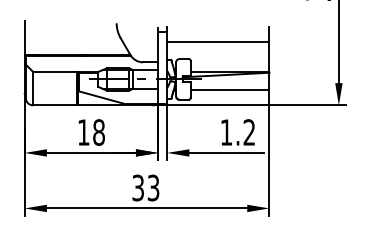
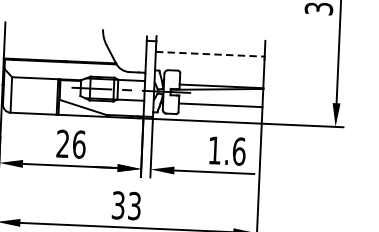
line: (218, 42) -> (210, 54), solid -> dashed
text: (91, 132) -> (71, 144), 18 -> 26
text: (249, 132) -> (239, 151), 1.2 -> 1.6

